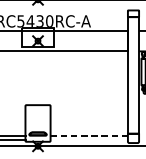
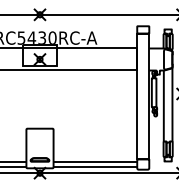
line: (89, 135) -> (95, 161), dashed -> solid
line: (89, 140) -> (95, 166), added

